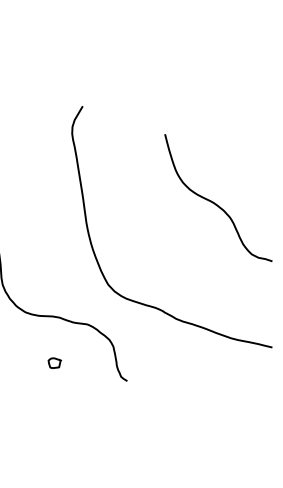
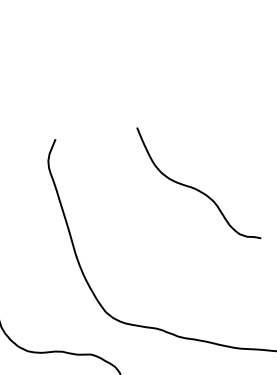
curve: (216, 203) -> (197, 188), moved

